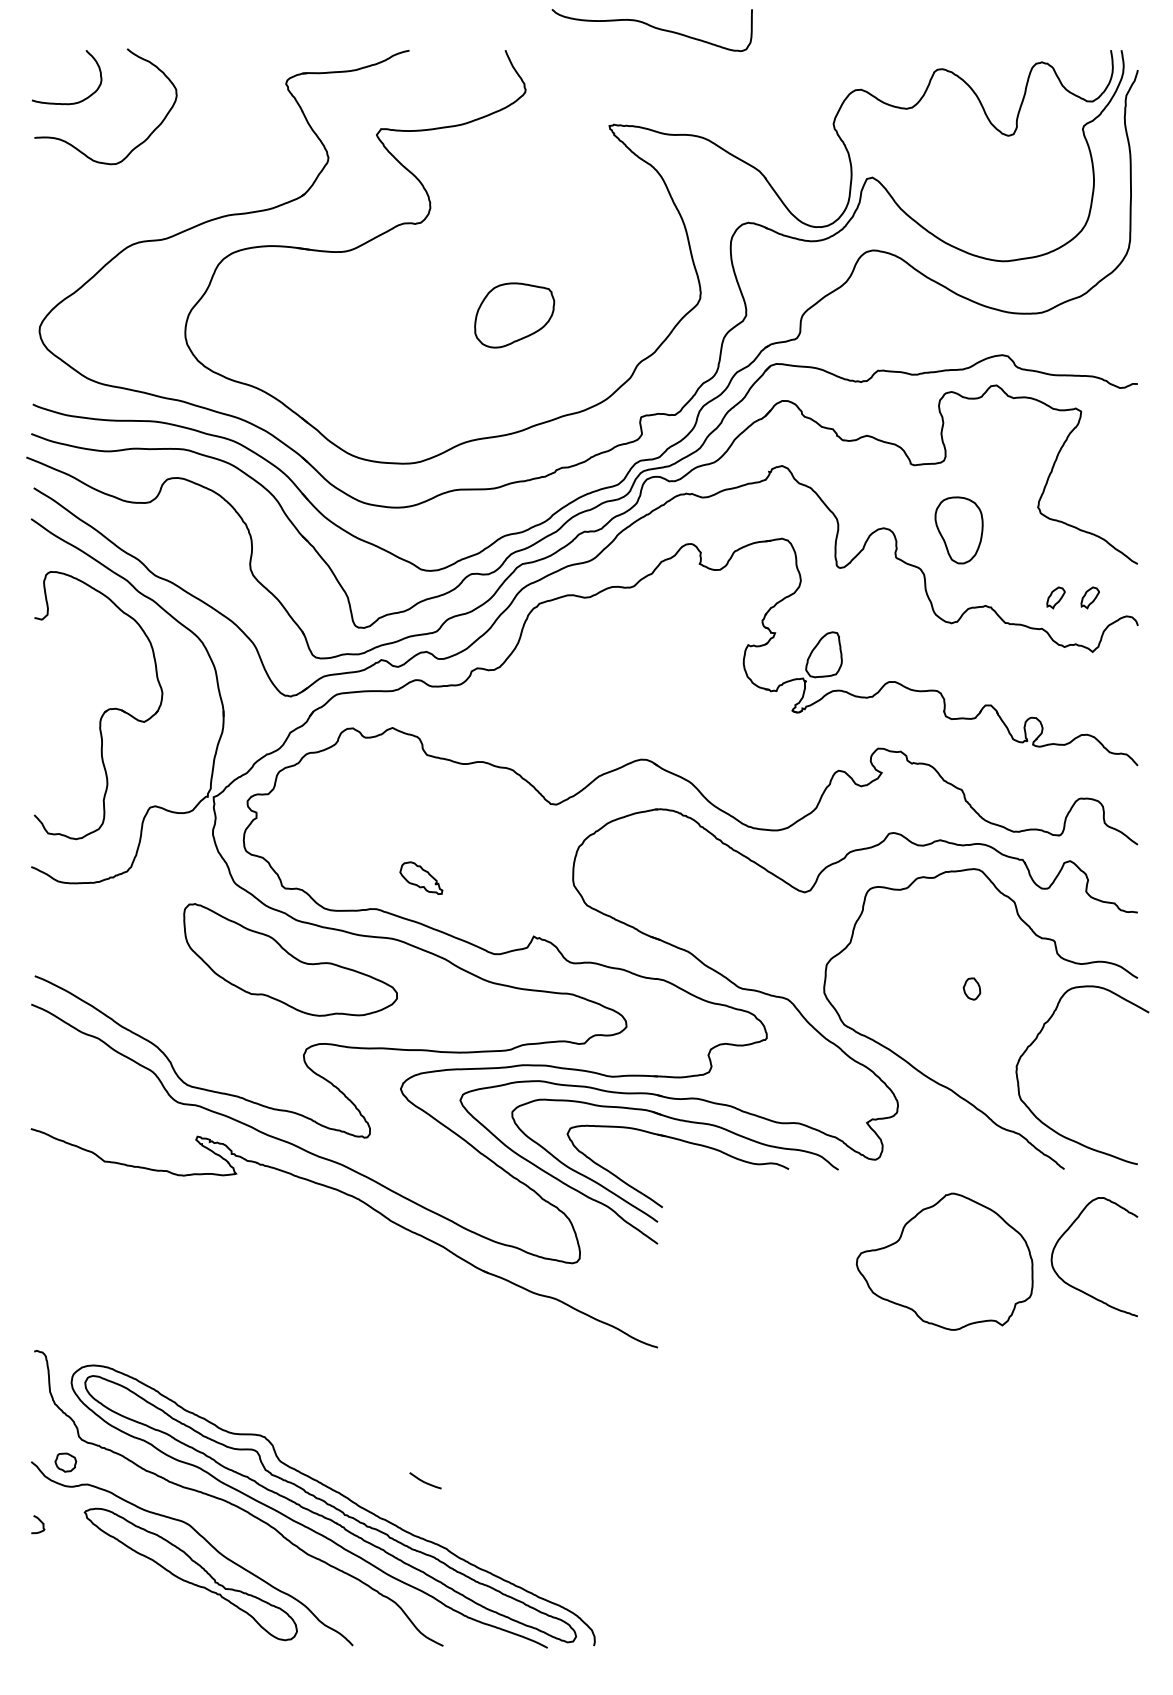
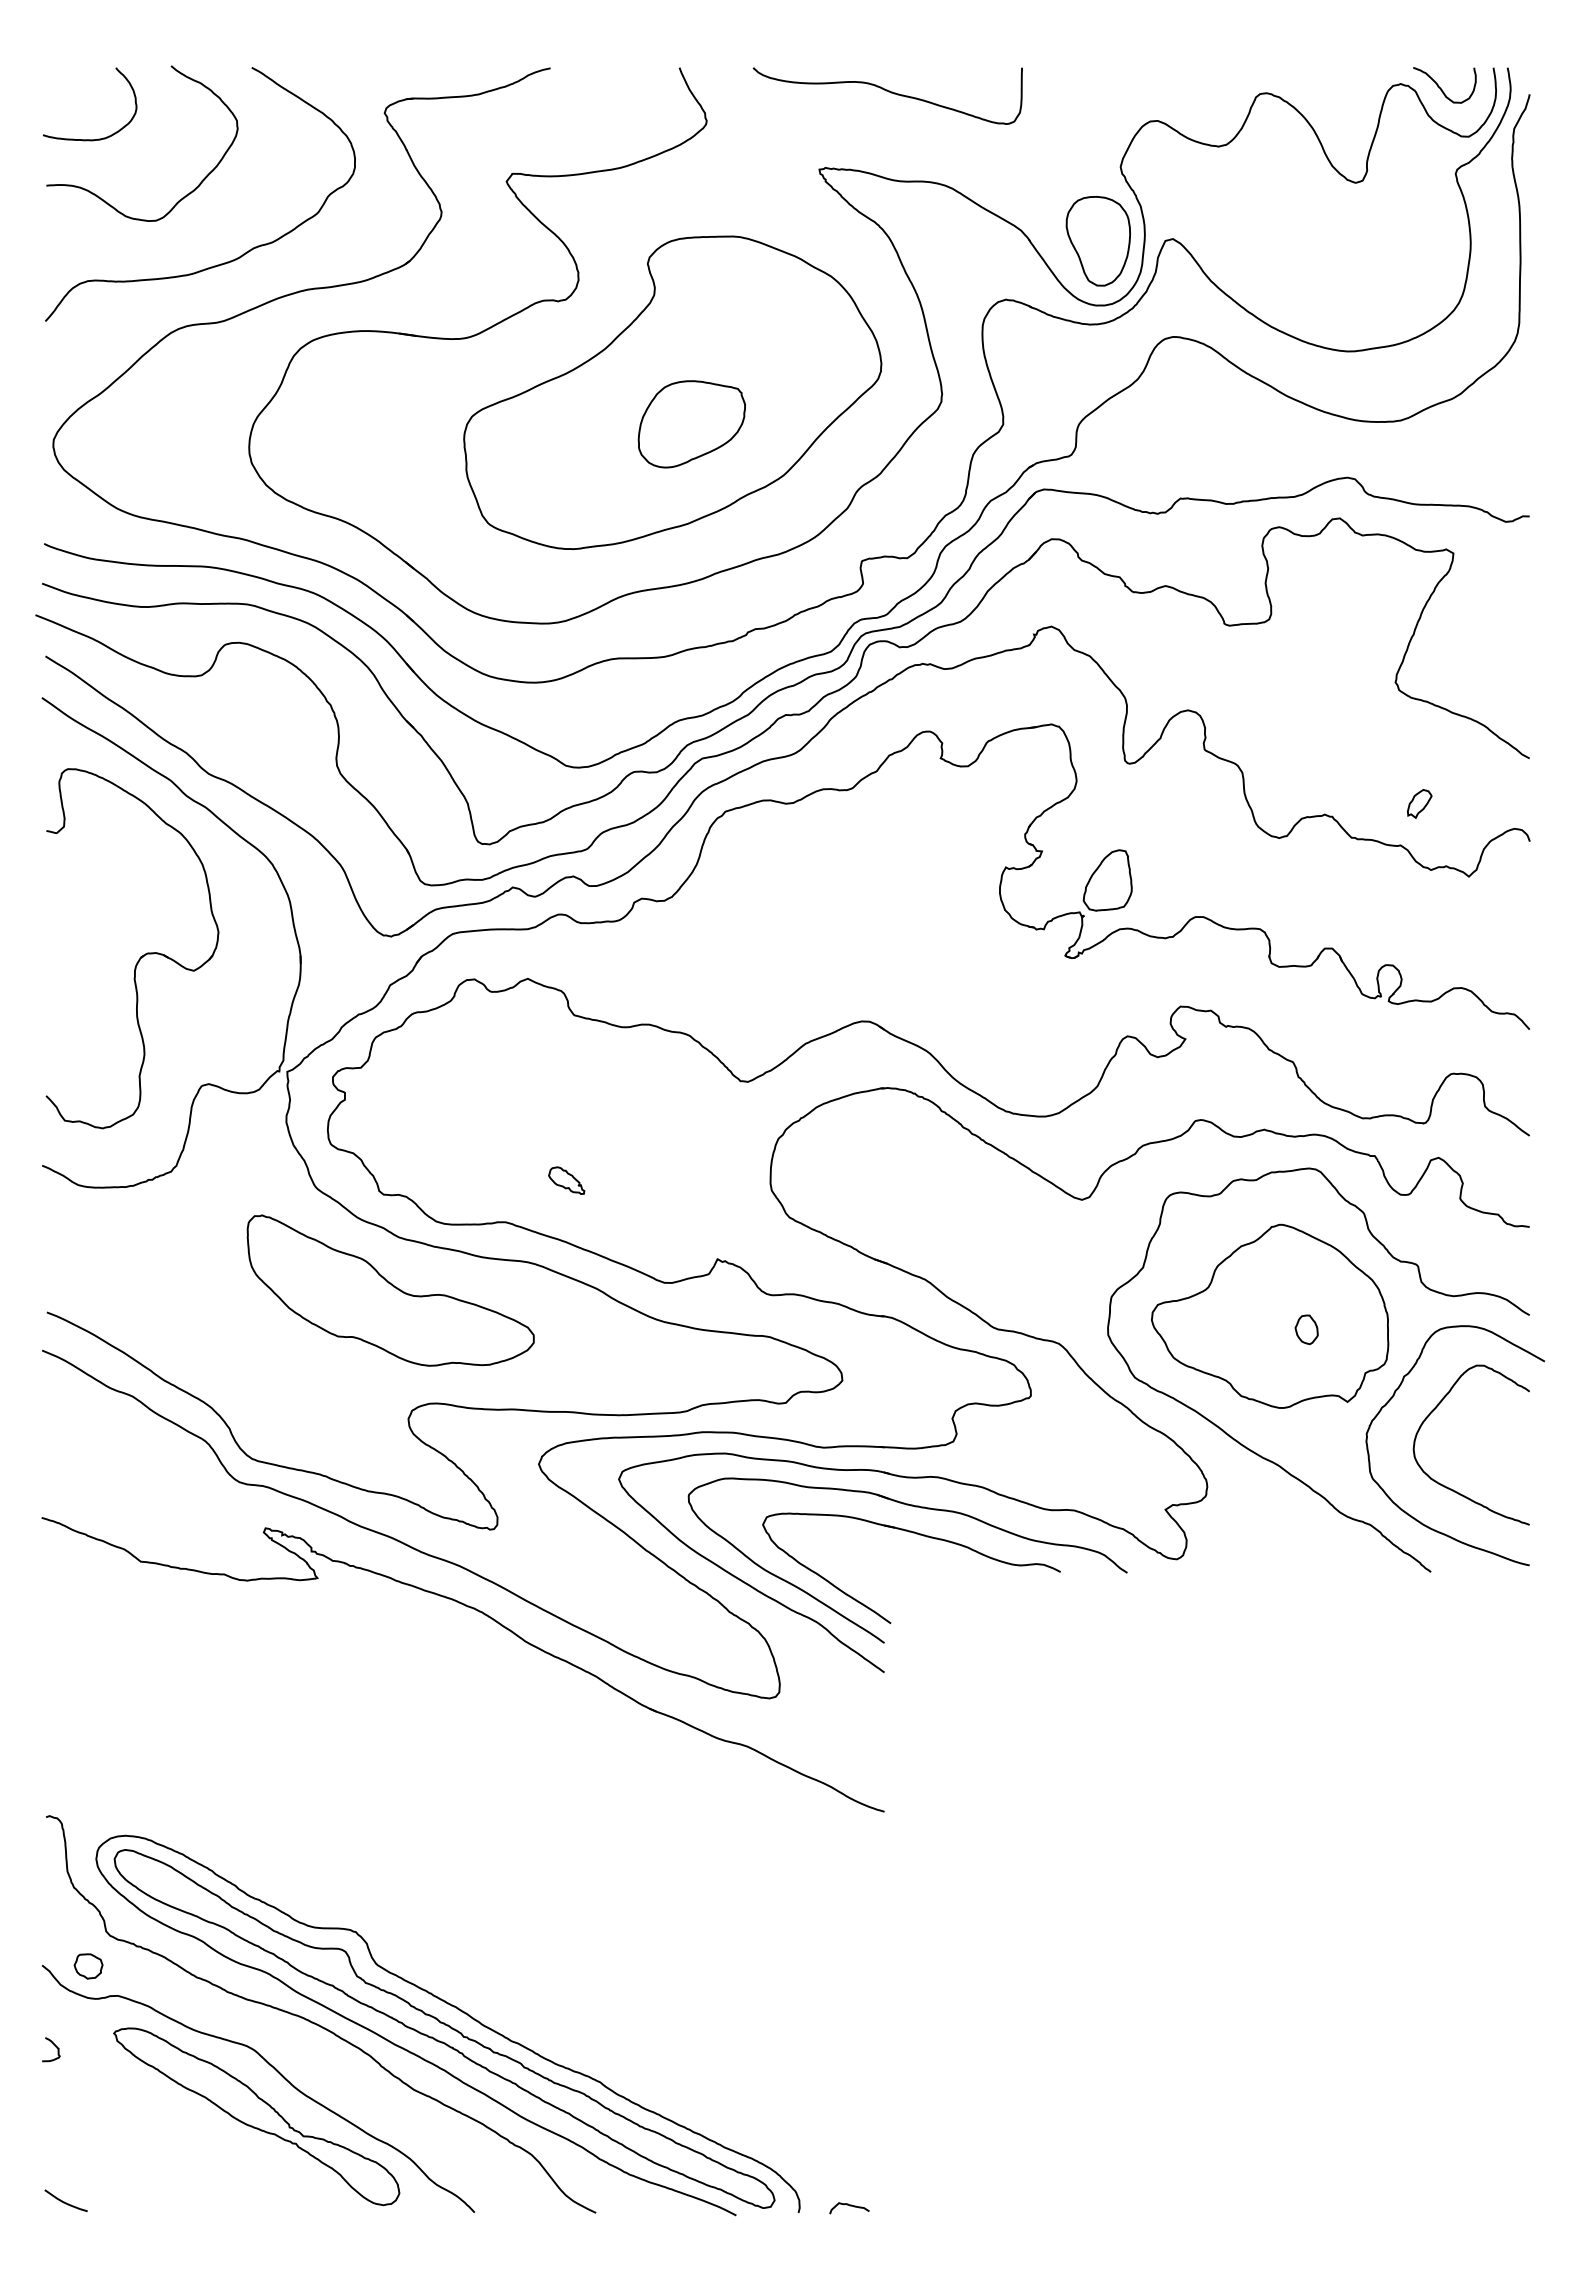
curve: (652, 27) -> (888, 92), moved
curve: (1072, 65) -> (1441, 88), added
curve: (163, 195) -> (220, 263), added
part: (500, 291) -> (672, 392), added
part: (958, 530) -> (1097, 241), moved
part: (1090, 598) -> (1465, 804), removed
part: (421, 877) -> (566, 1180), size x0.62
part: (945, 1261) -> (1270, 1315), moved
curve: (1078, 1288) -> (1449, 1487), moved
curve: (424, 1481) -> (64, 2201), moved
curve: (631, 1641) -> (849, 2206), added

